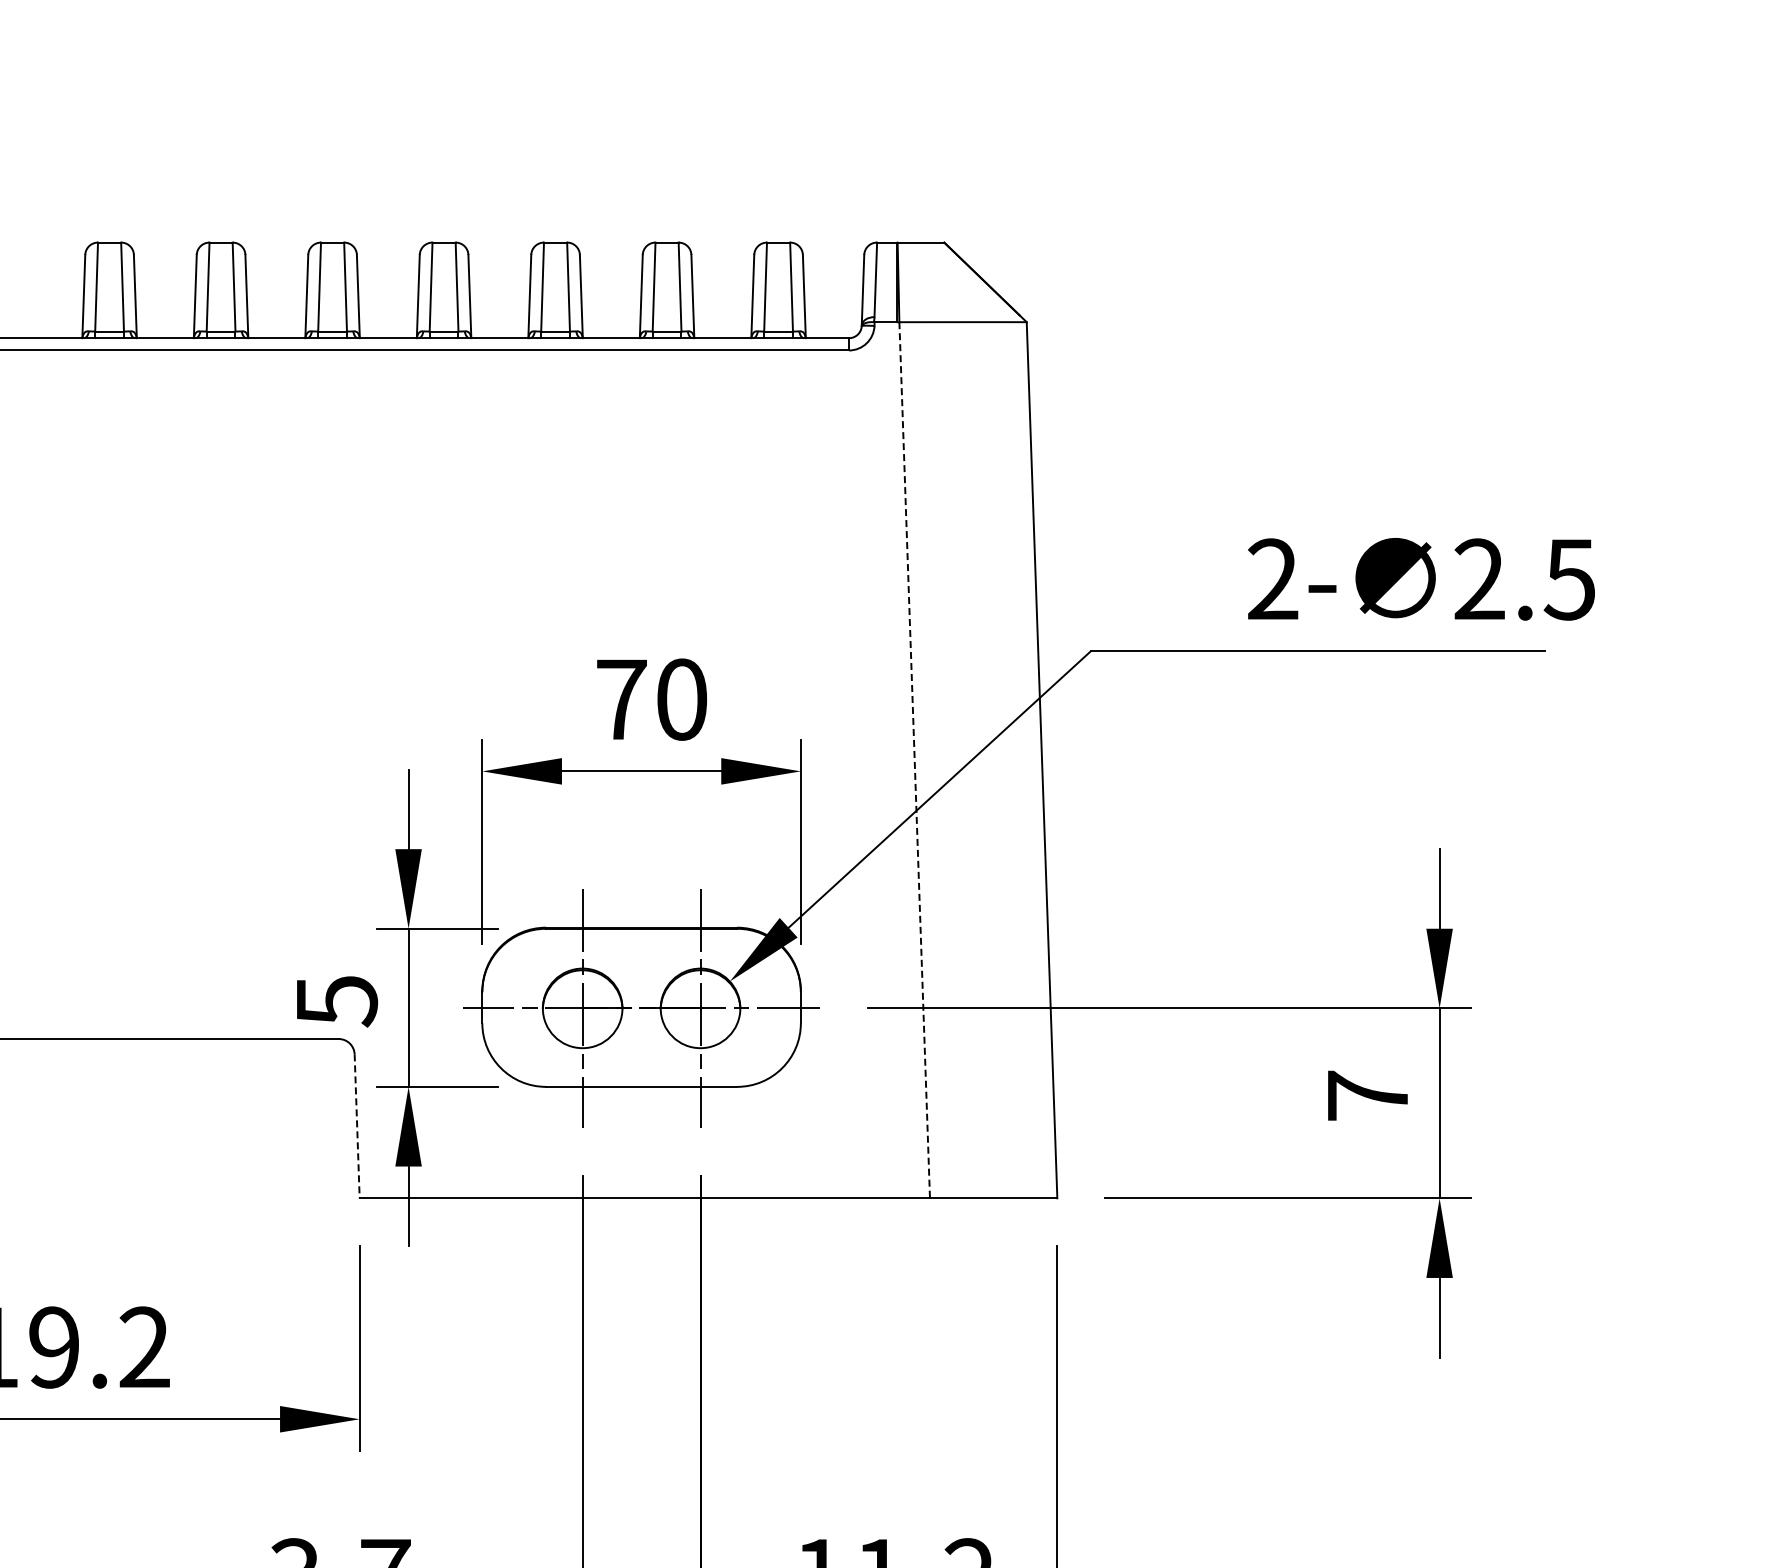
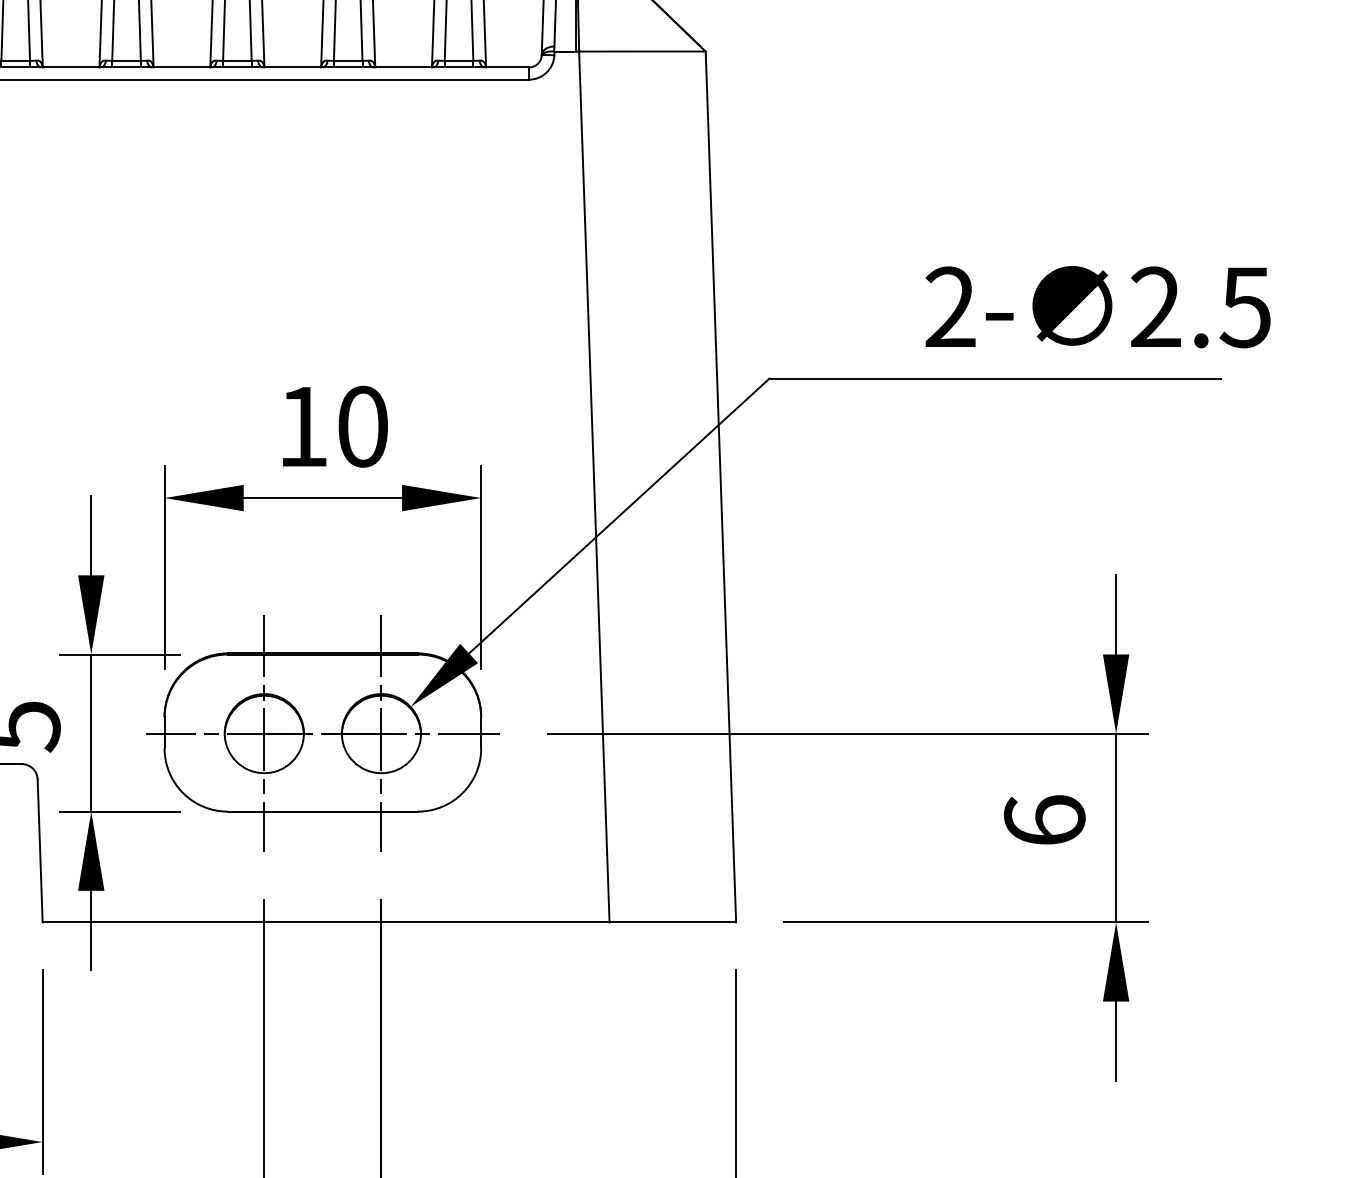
text: (621, 699) -> (302, 426), 70 -> 10
line: (914, 760) -> (594, 487), dashed -> solid
text: (1367, 1095) -> (1044, 820), 7 -> 6
line: (357, 1126) -> (40, 851), dashed -> solid

